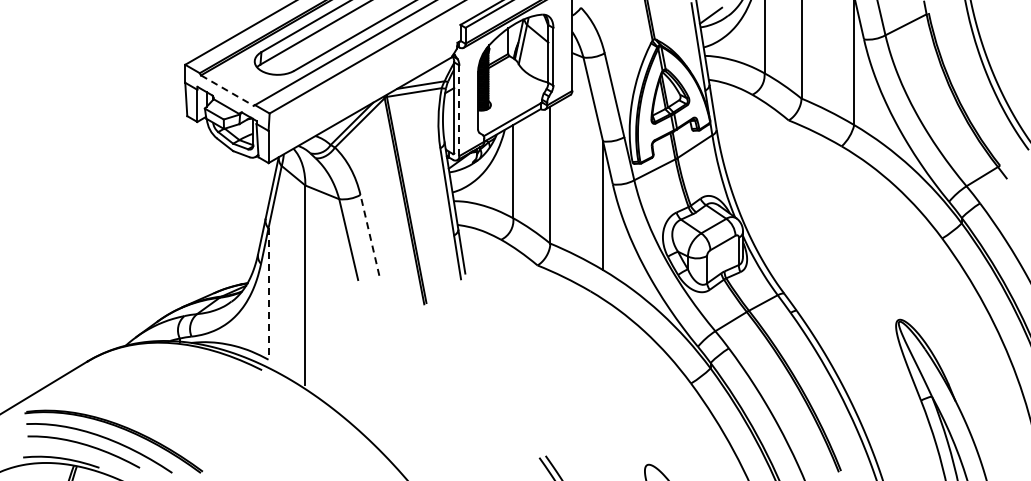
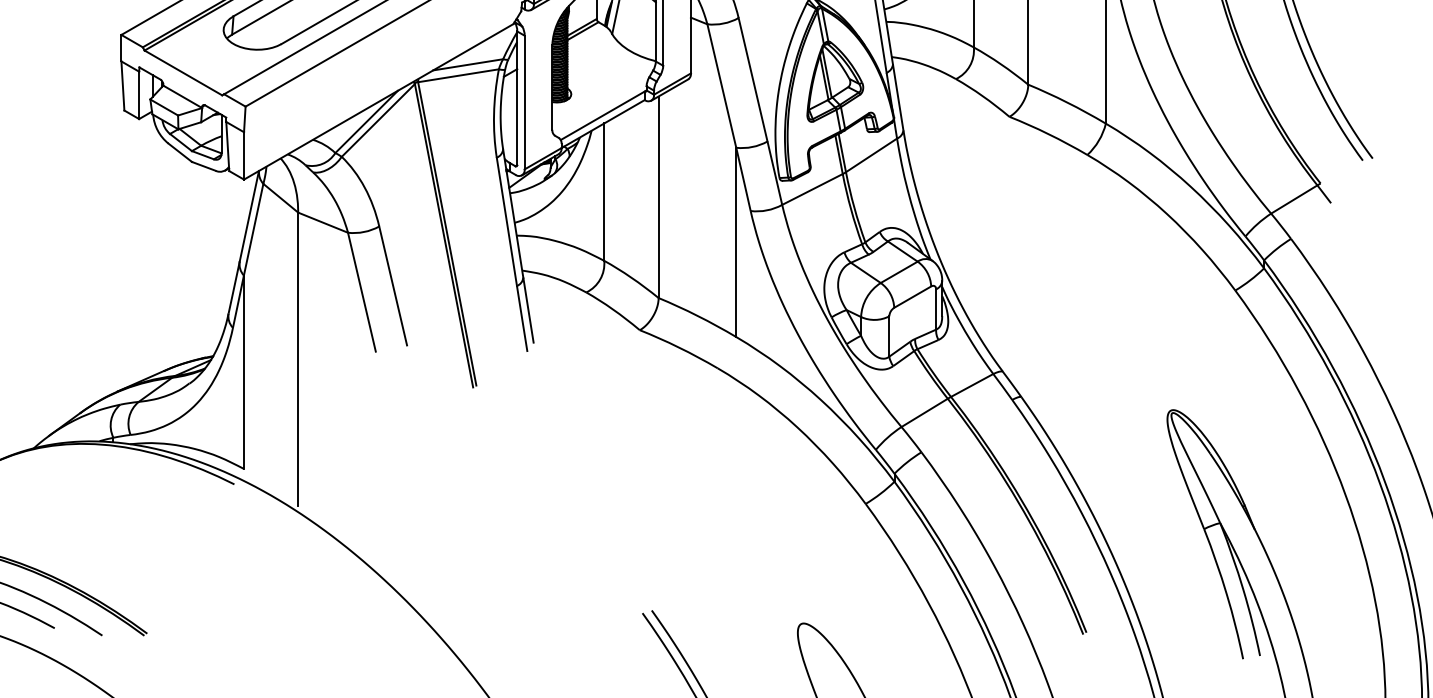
line: (227, 90) -> (183, 72), dashed -> solid
line: (459, 111) -> (524, 103), dashed -> solid
line: (369, 234) -> (392, 284), dashed -> solid
line: (268, 293) -> (243, 371), dashed -> solid

